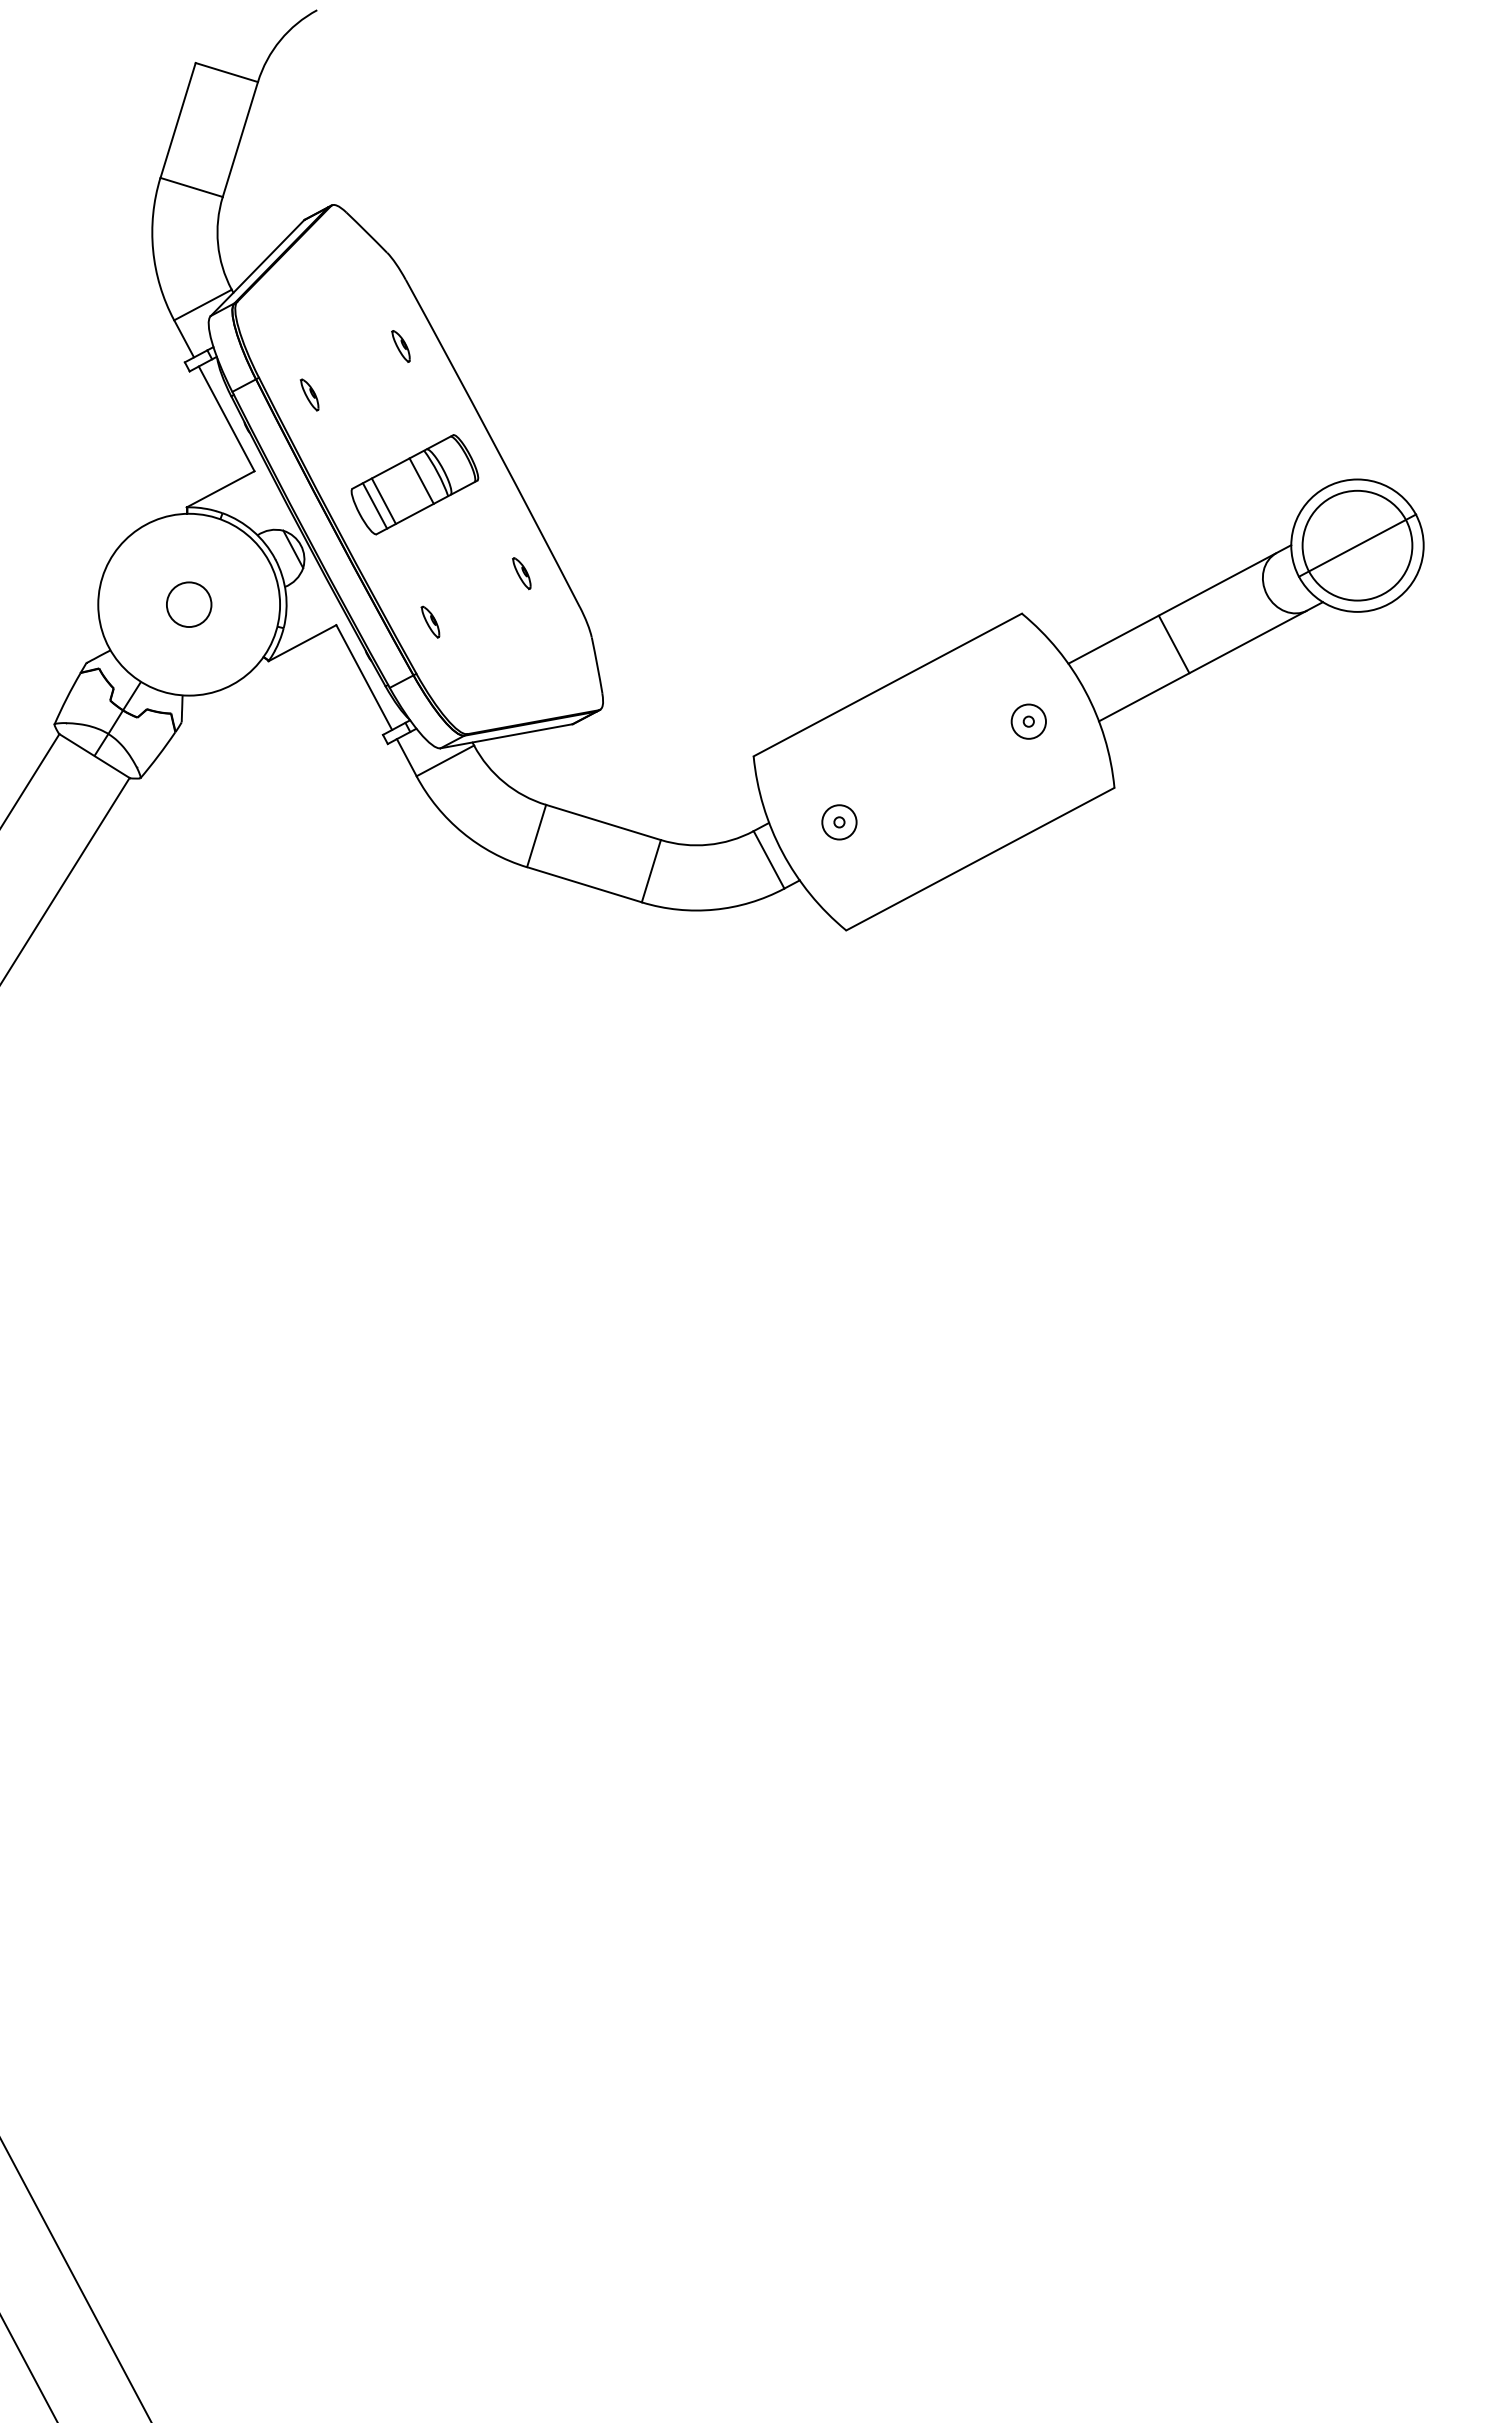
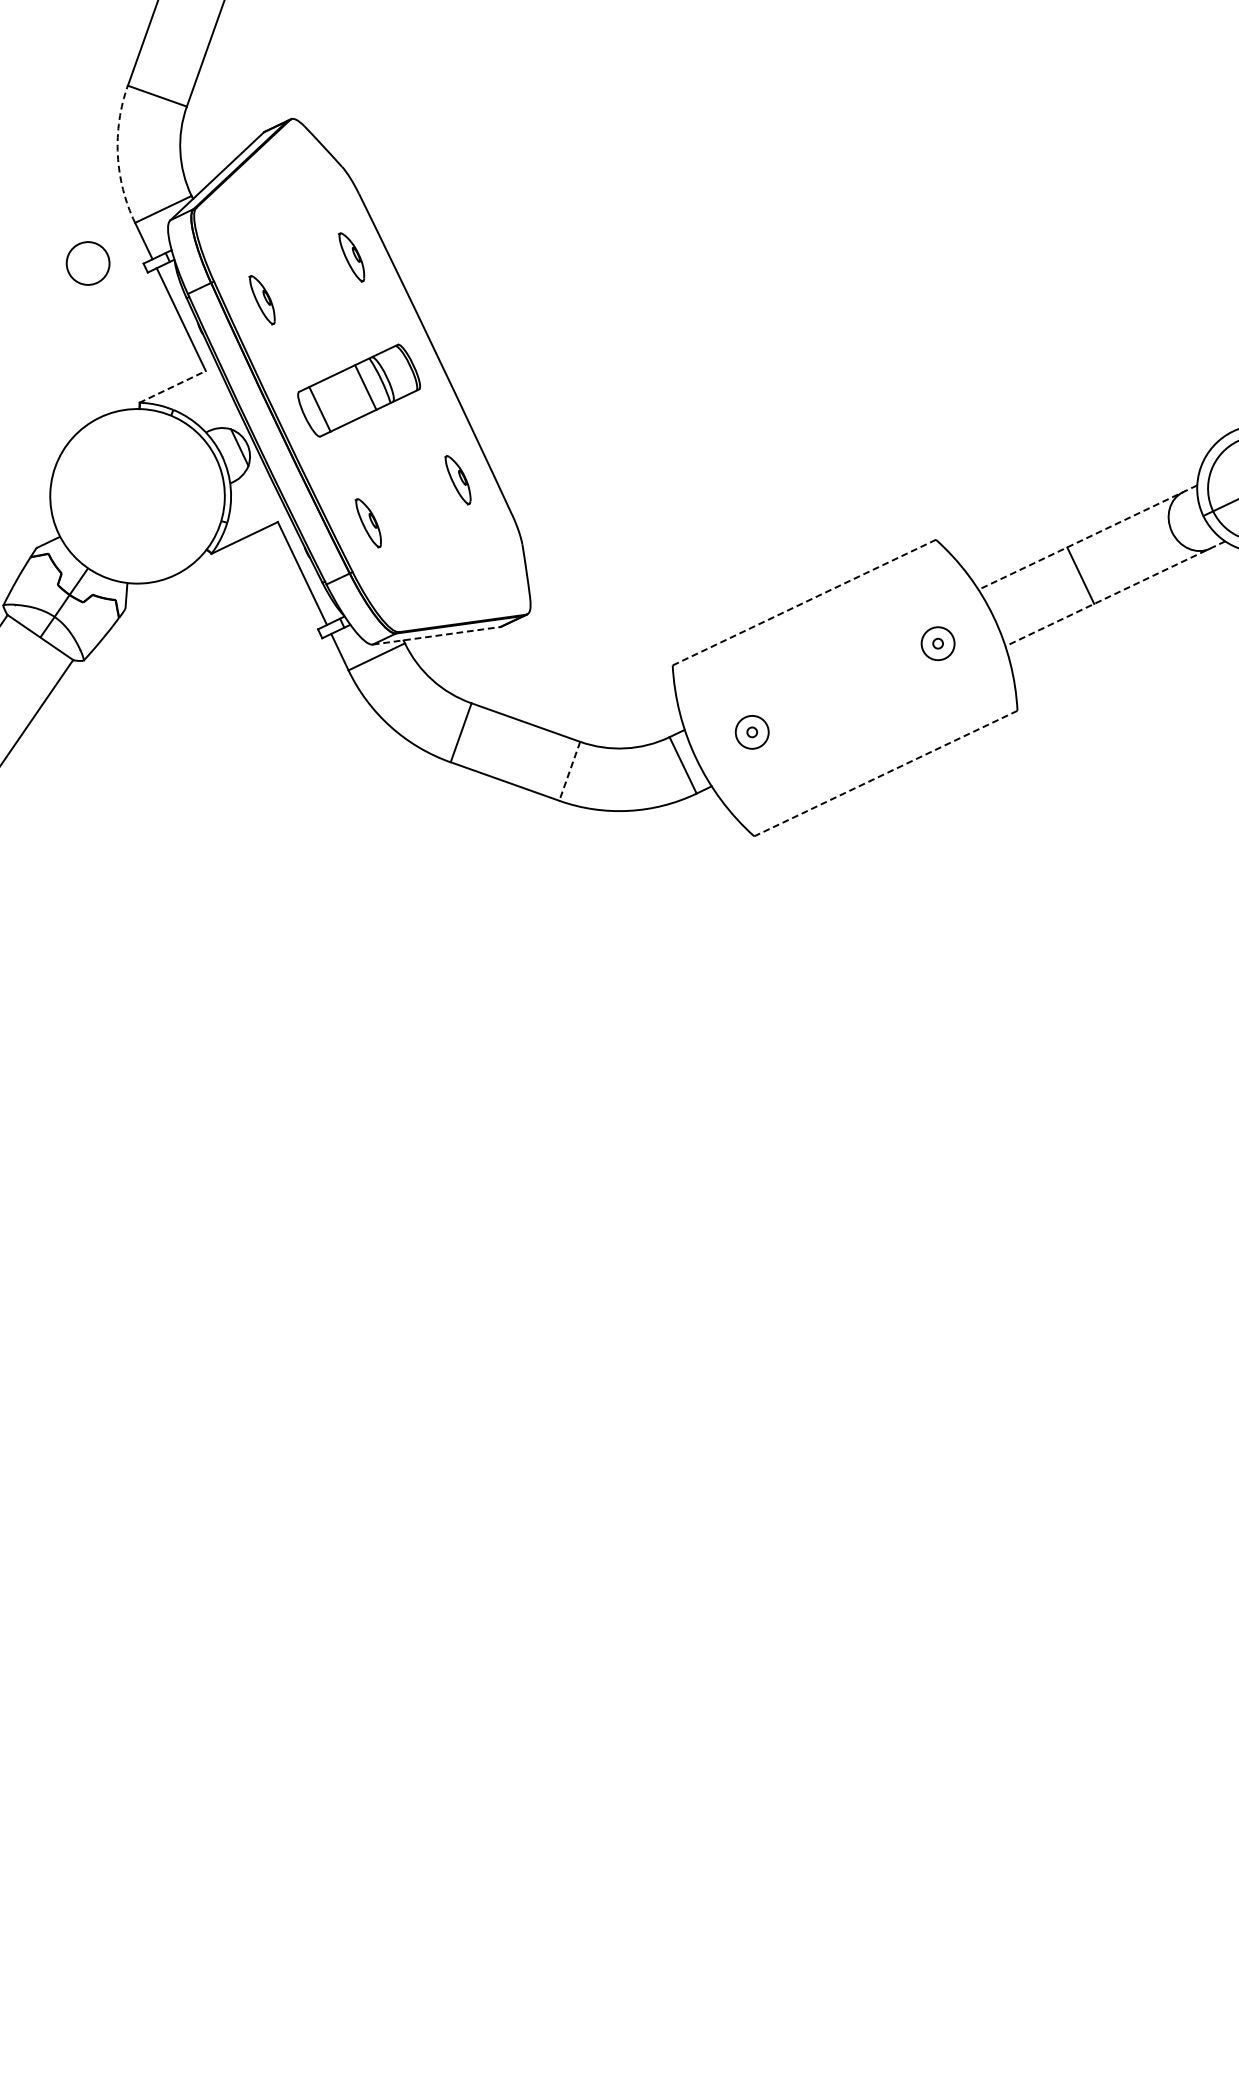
arc: (153, 250) -> (118, 155), solid -> dashed
part: (400, 346) -> (351, 257), size x1.6
part: (309, 394) -> (261, 299), size x1.6
line: (221, 489) -> (173, 387), solid -> dashed
line: (383, 500) -> (328, 404), removed
part: (521, 573) -> (457, 480), size x1.6
circle: (189, 604) -> (88, 263), moved
line: (1179, 604) -> (1087, 537), solid -> dashed
part: (430, 621) -> (368, 522), size x1.6
line: (1211, 661) -> (1115, 593), solid -> dashed
line: (887, 685) -> (804, 603), solid -> dashed
line: (506, 736) -> (436, 636), solid -> dashed
line: (980, 859) -> (885, 773), solid -> dashed
line: (651, 871) -> (569, 771), solid -> dashed

